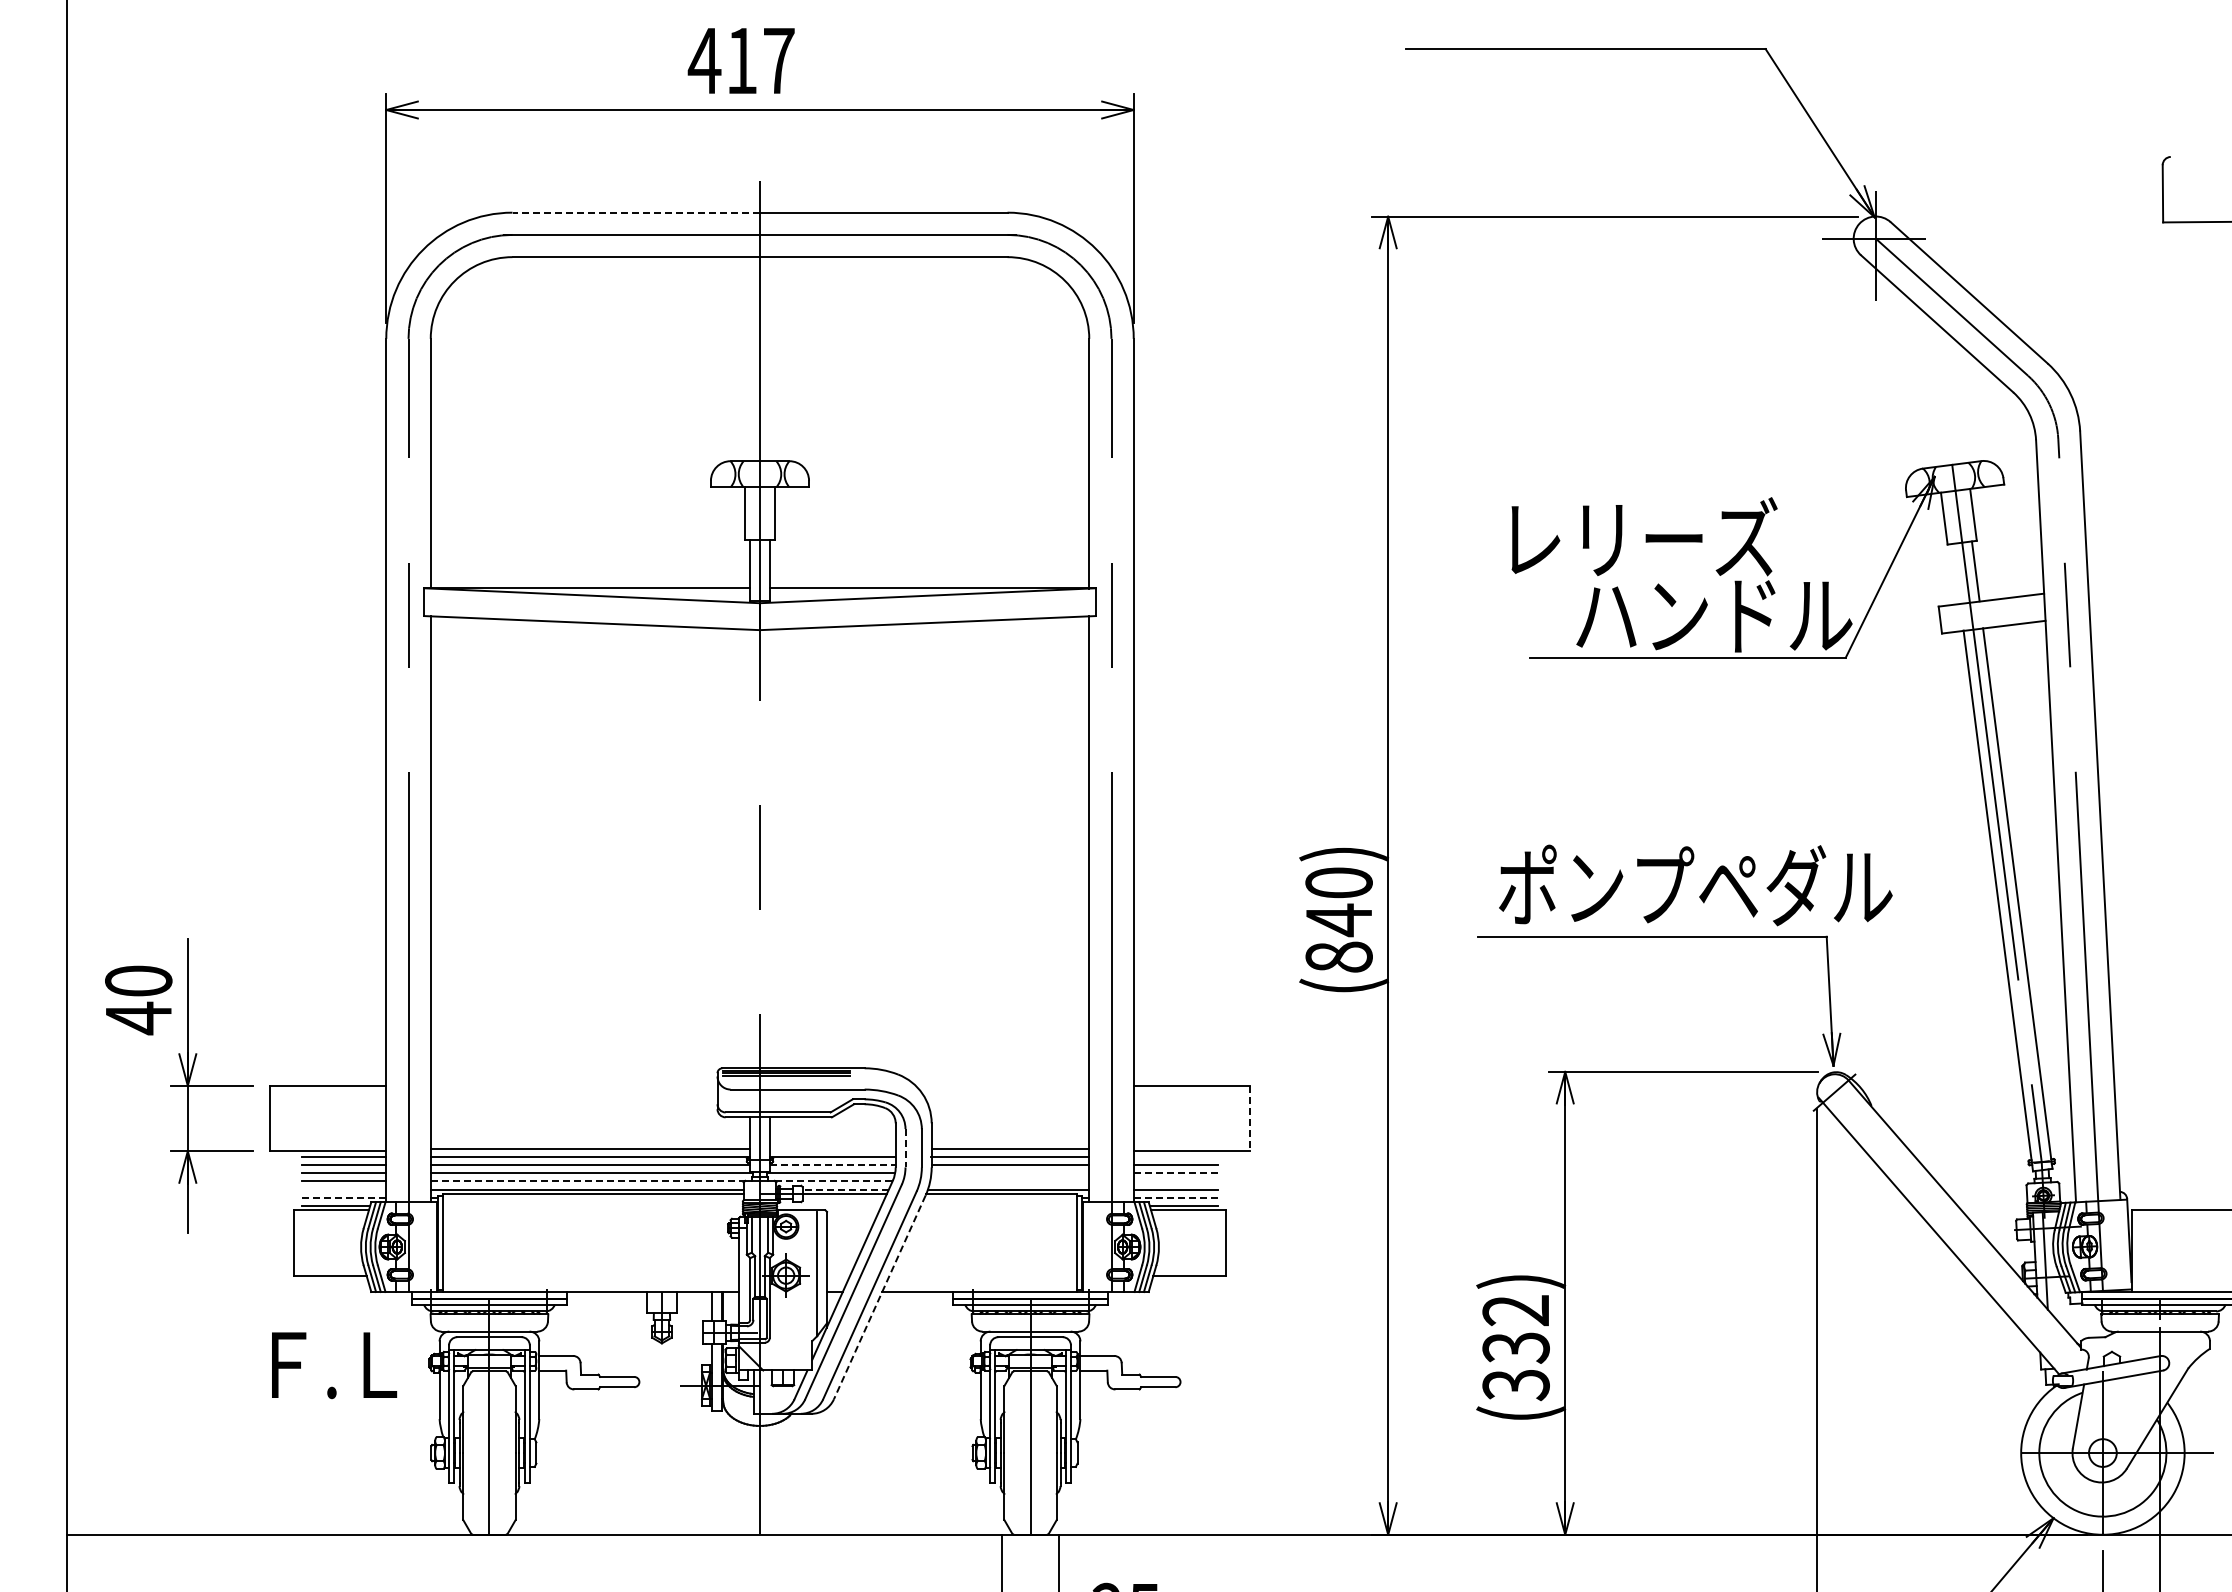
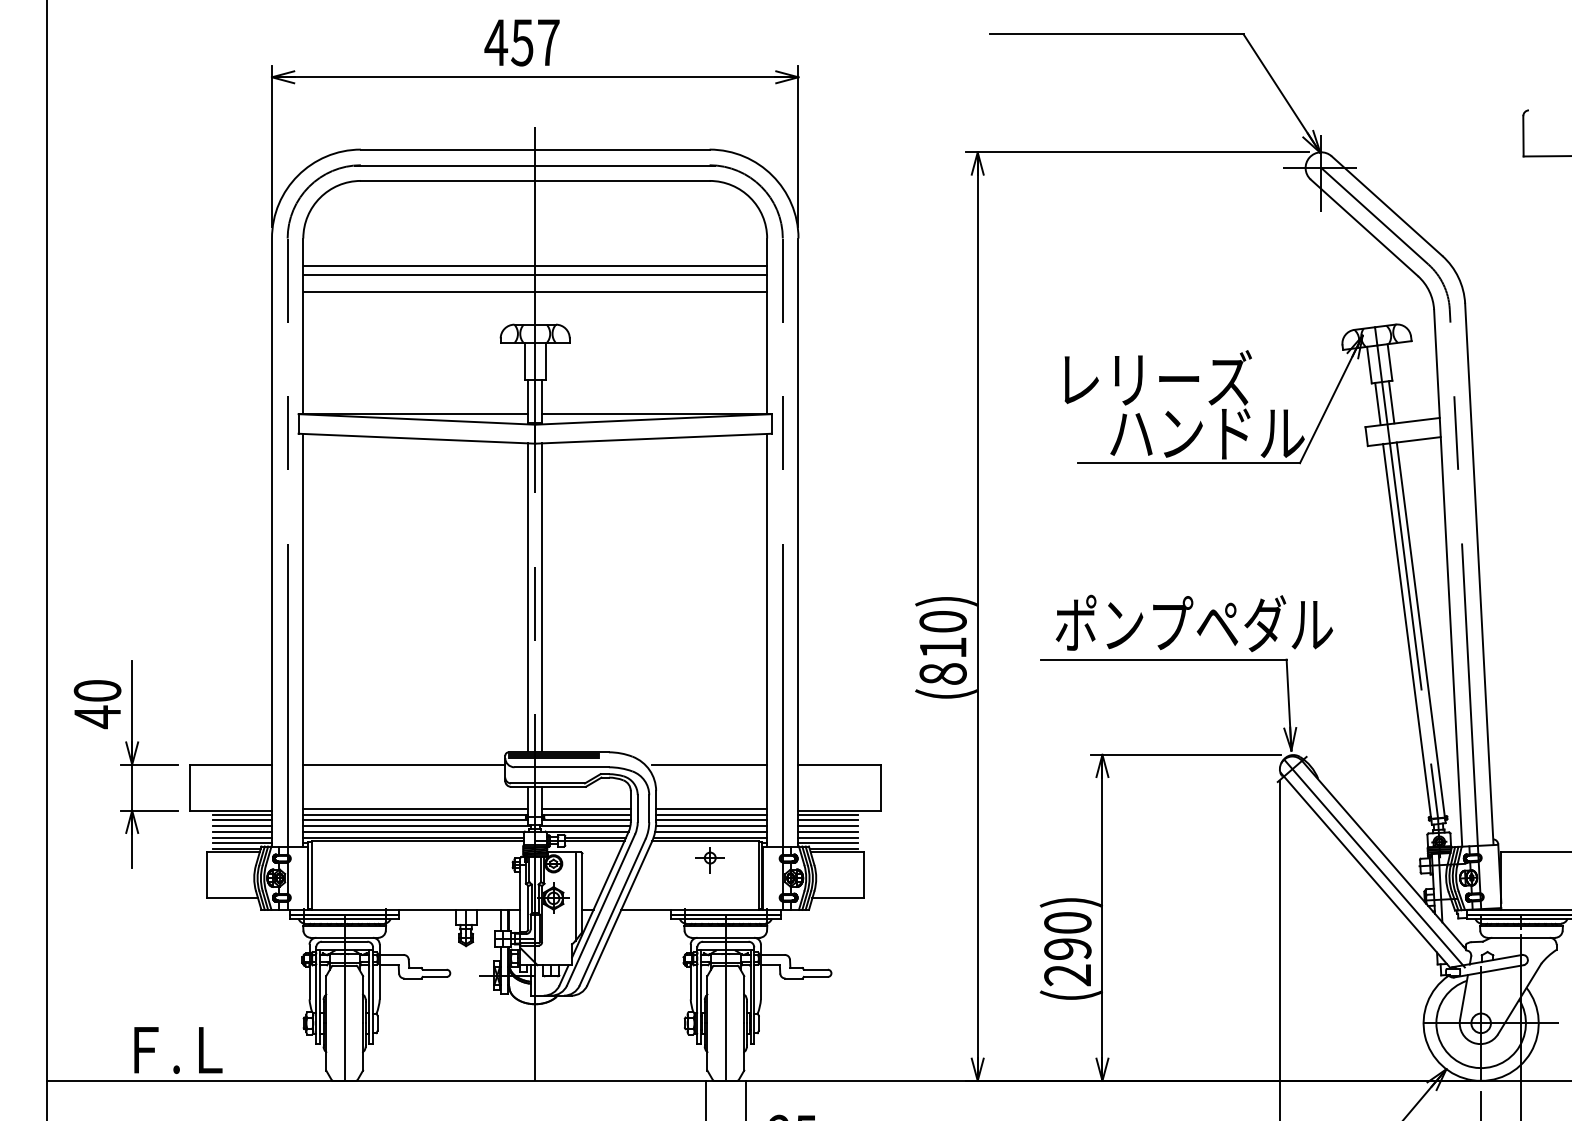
text: (741, 61) -> (522, 43), 417 -> 457
line: (636, 212) -> (448, 149), dashed -> solid
line: (759, 377) -> (534, 265), added
line: (759, 390) -> (534, 274), added
line: (759, 414) -> (534, 291), added
line: (1956, 573) -> (1378, 403), added
line: (750, 847) -> (528, 596), added
line: (769, 847) -> (541, 596), added
text: (1338, 920) -> (942, 648), (840) -> (810)
line: (573, 1085) -> (403, 764), added
line: (1007, 1085) -> (709, 764), added
line: (1250, 1118) -> (880, 787), dashed -> solid
line: (905, 1148) -> (637, 808), dashed -> solid
line: (832, 1149) -> (586, 809), added
line: (1175, 1156) -> (827, 814), added
line: (832, 1165) -> (586, 820), dashed -> solid
line: (1010, 1173) -> (711, 826), added
line: (1175, 1173) -> (827, 826), dashed -> solid
line: (588, 1181) -> (414, 832), dashed -> solid
line: (833, 1181) -> (587, 832), dashed -> solid
line: (1009, 1181) -> (710, 832), added
line: (1175, 1181) -> (827, 832), added
line: (344, 1189) -> (242, 837), added
line: (845, 1189) -> (595, 837), dashed -> solid
line: (344, 1197) -> (242, 843), dashed -> solid
line: (1175, 1197) -> (827, 843), dashed -> solid
part: (1007, 1221) -> (709, 860), added
line: (1951, 1226) -> (1374, 863), added
line: (879, 1297) -> (619, 913), dashed -> solid
text: (1515, 1348) -> (1067, 949), (332) -> (290)
text: (334, 1365) -> (178, 1050), moved

